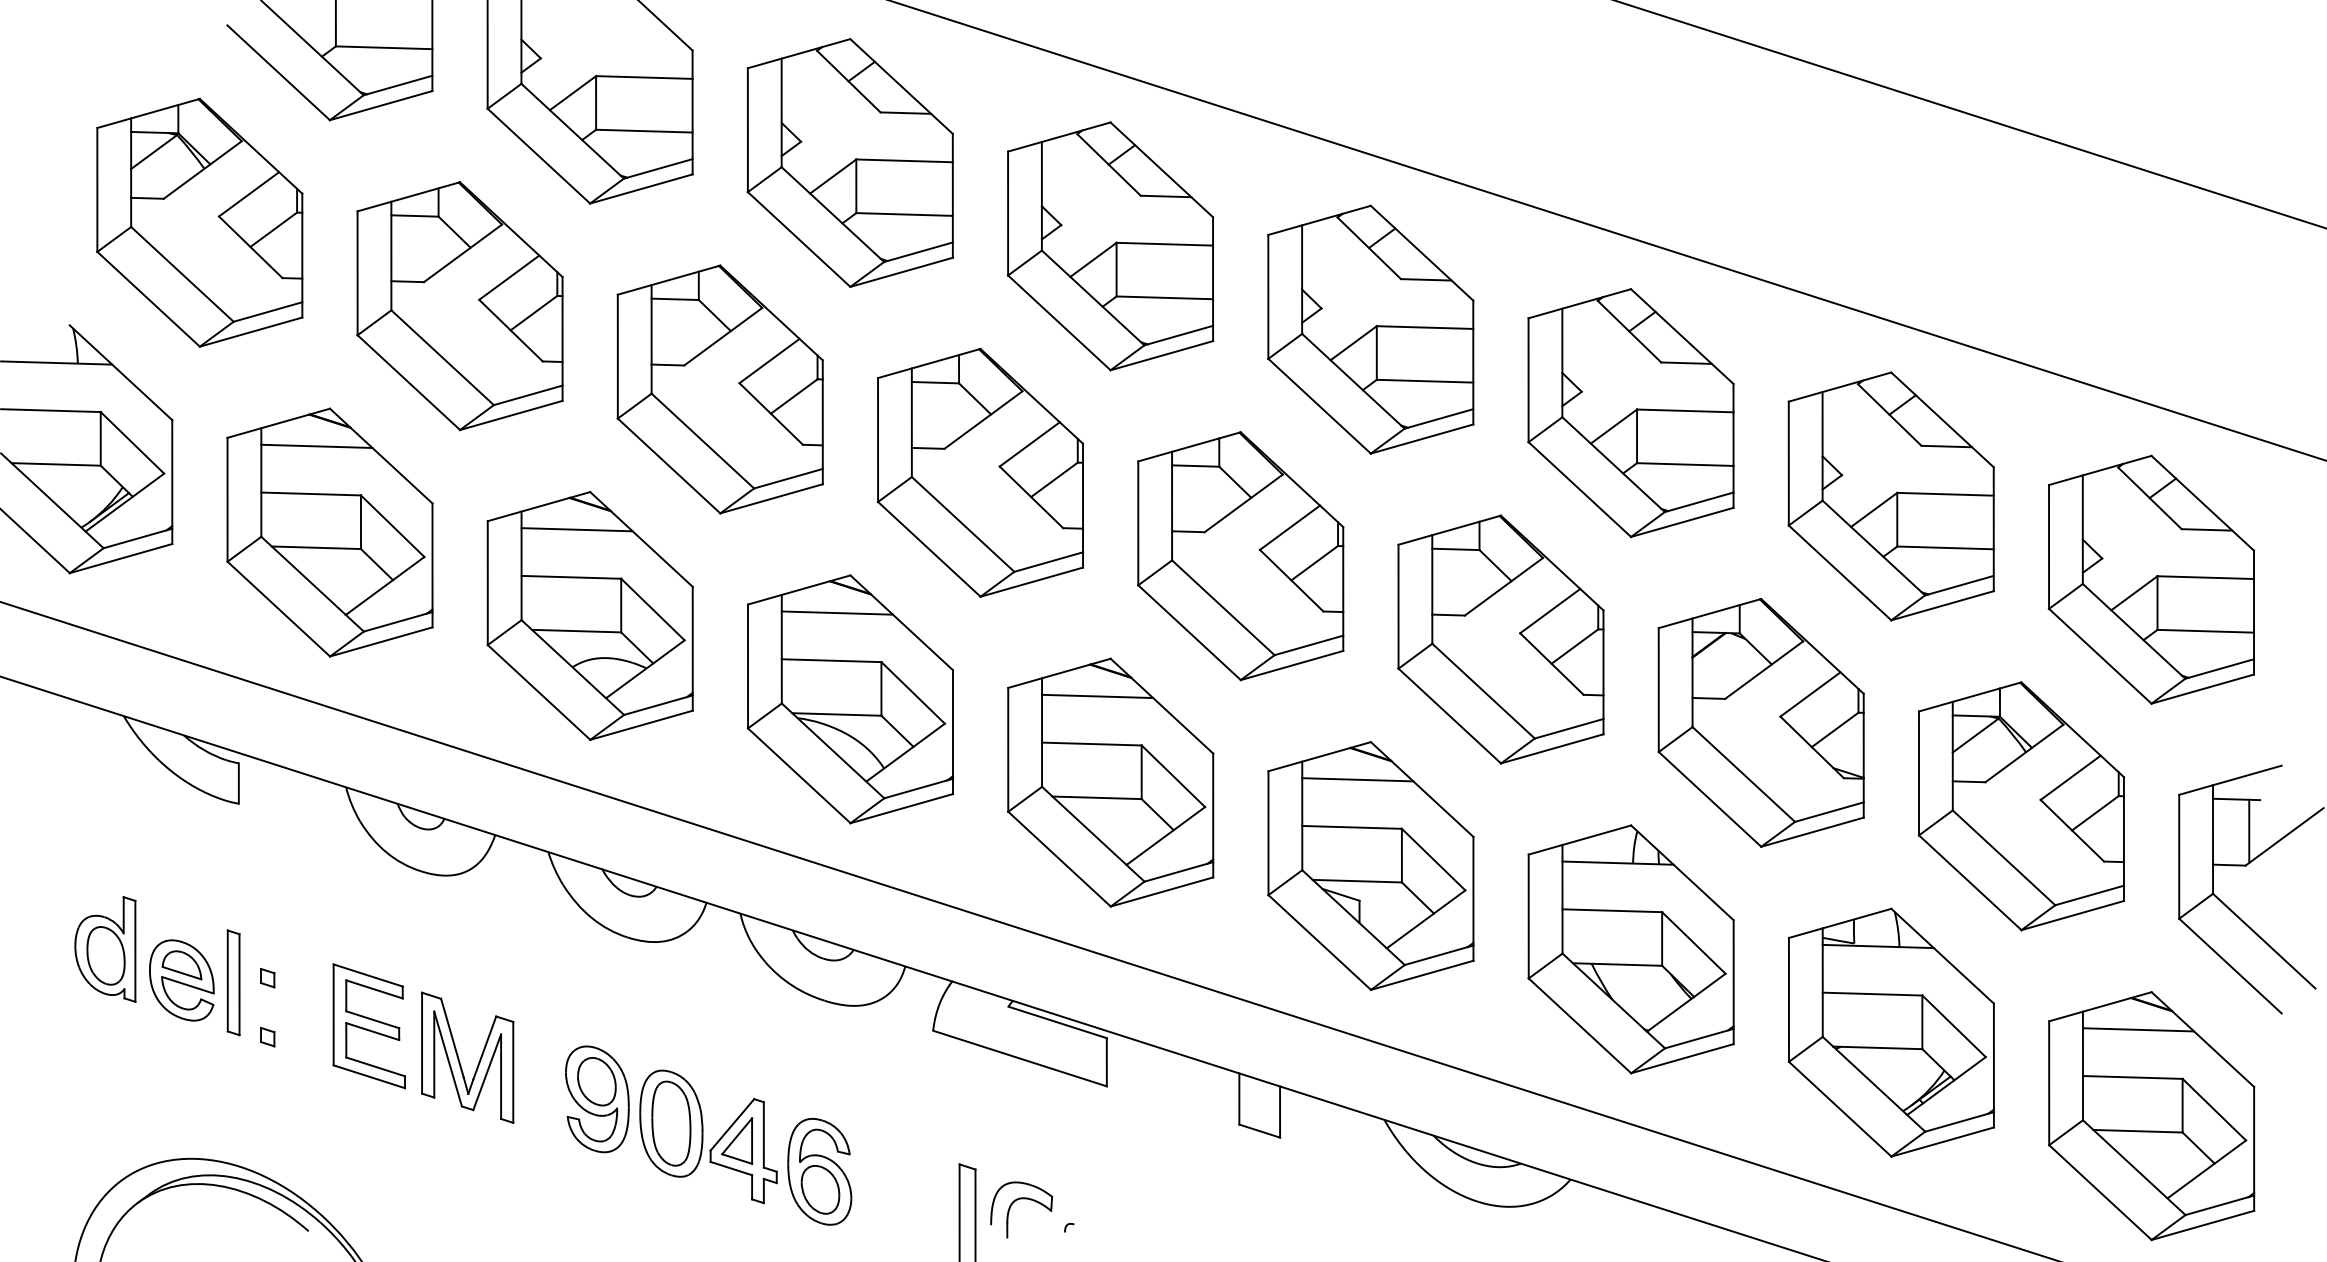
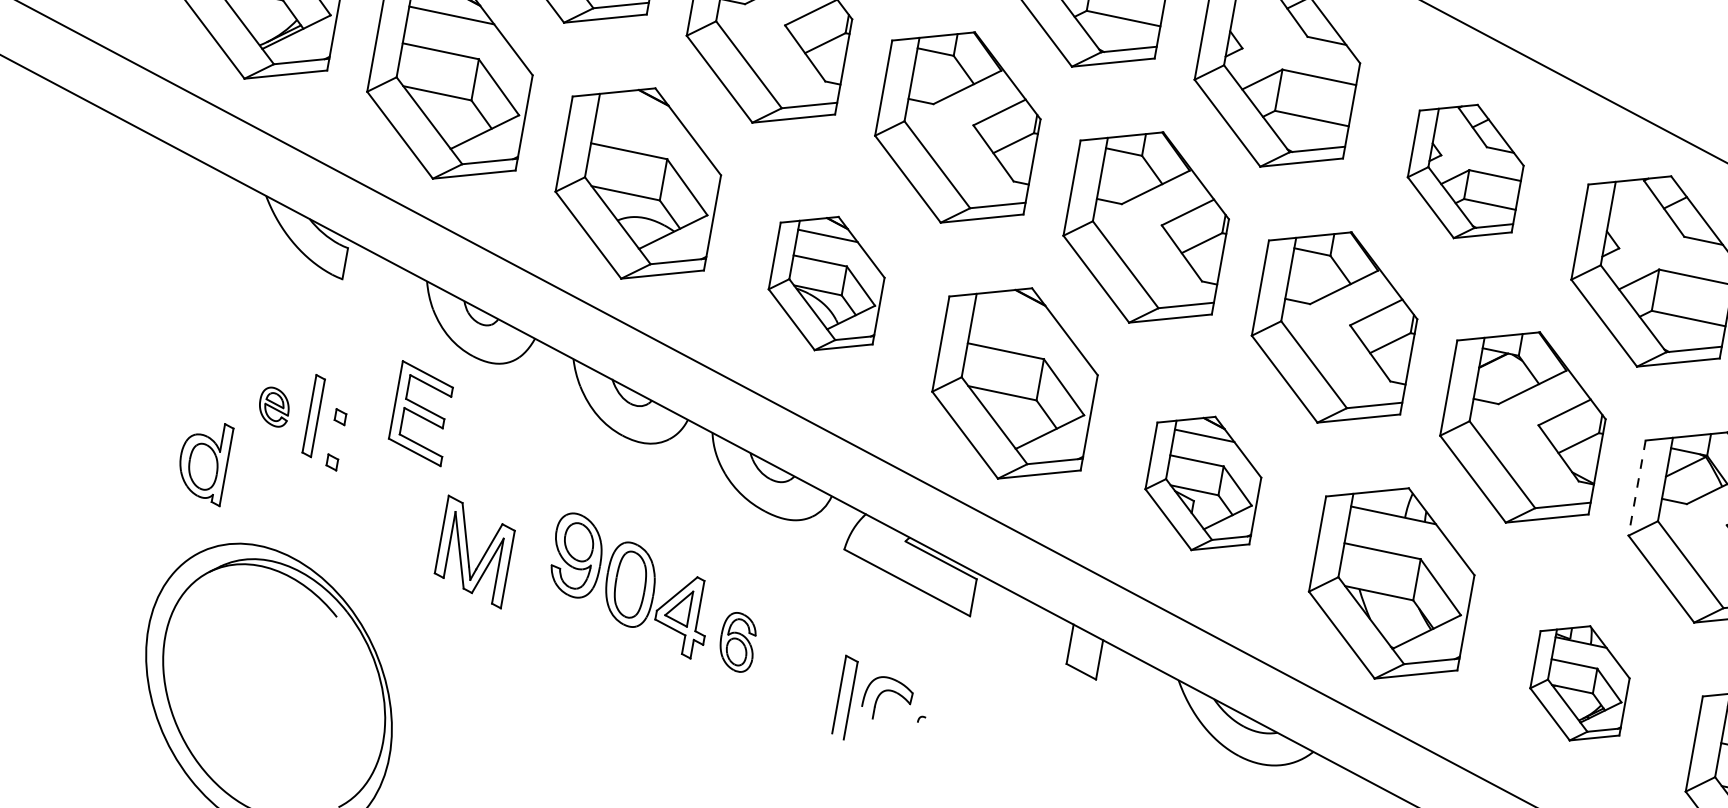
part: (1630, 412) -> (1465, 171), size x0.7
line: (576, 529) -> (639, 115), removed
line: (1097, 696) -> (1016, 315), removed
part: (850, 699) -> (826, 283), size x0.7
line: (1919, 773) -> (1637, 488), solid -> dashed
part: (1370, 865) -> (1203, 483), size x0.7
part: (105, 949) -> (203, 461), moved
part: (181, 980) -> (273, 407), size x0.6
part: (368, 1026) -> (421, 413), moved
part: (1890, 1032) -> (1579, 683), size x0.6
part: (459, 1058) -> (468, 551), moved
part: (819, 1171) -> (737, 641), size x0.7

